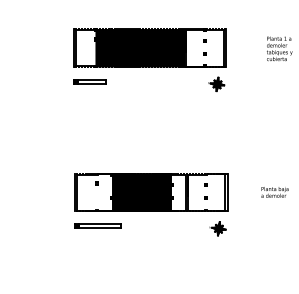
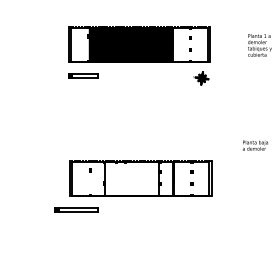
hatch: (141, 192) -> (131, 178), removed
text: (274, 192) -> (255, 145), moved
part: (98, 225) -> (76, 209), moved
part: (217, 228) -> (202, 212), removed

